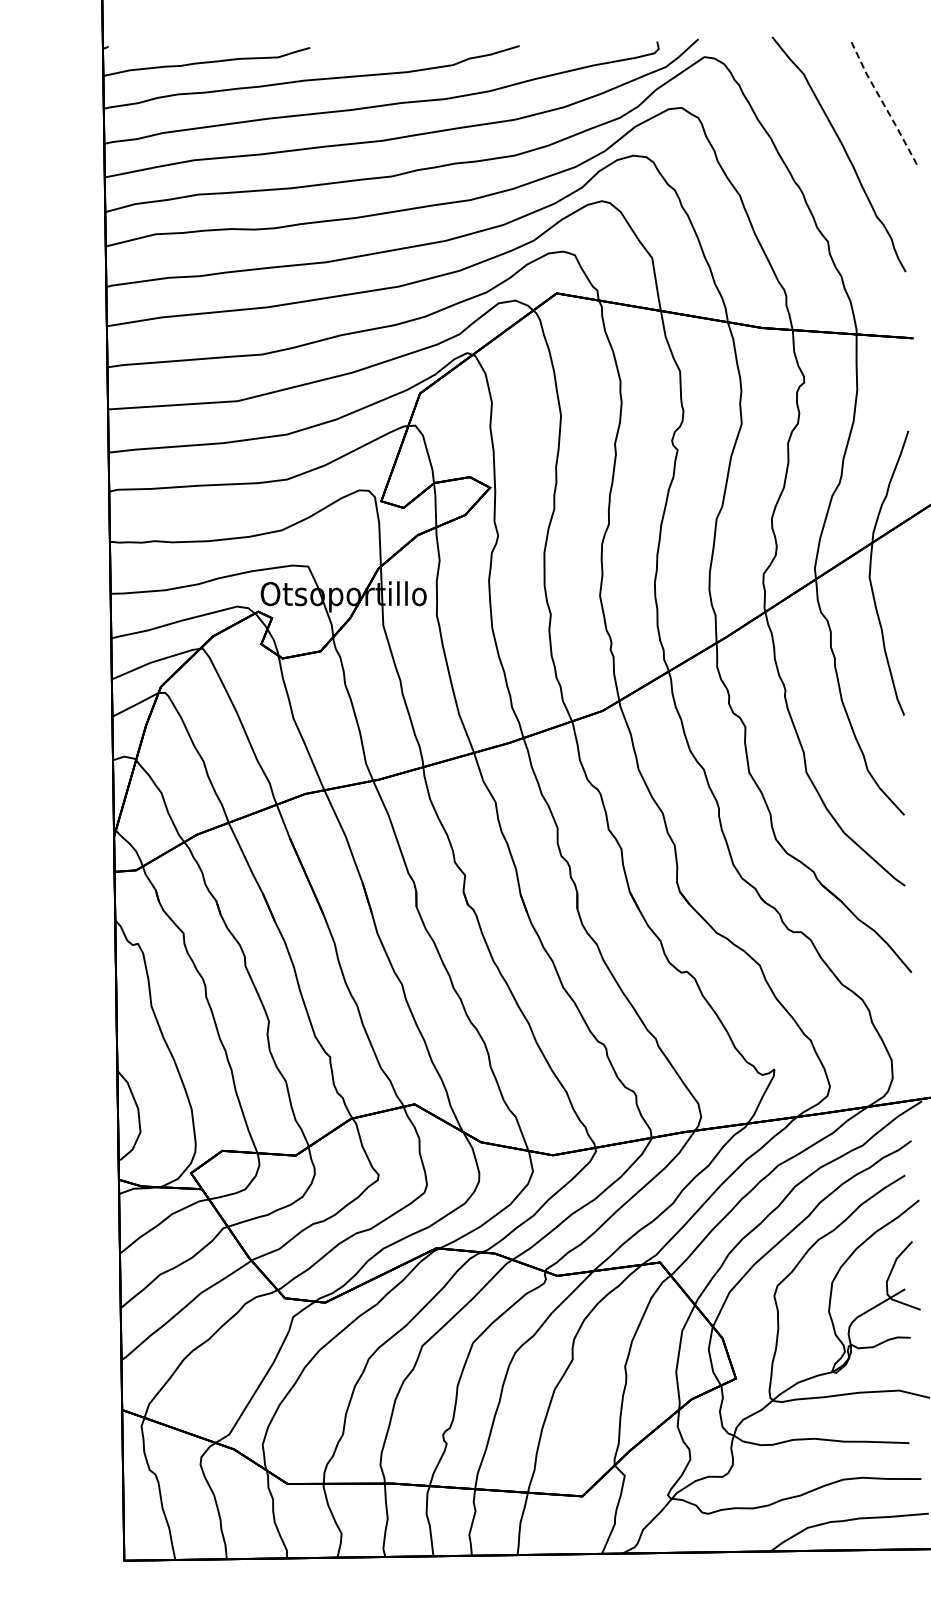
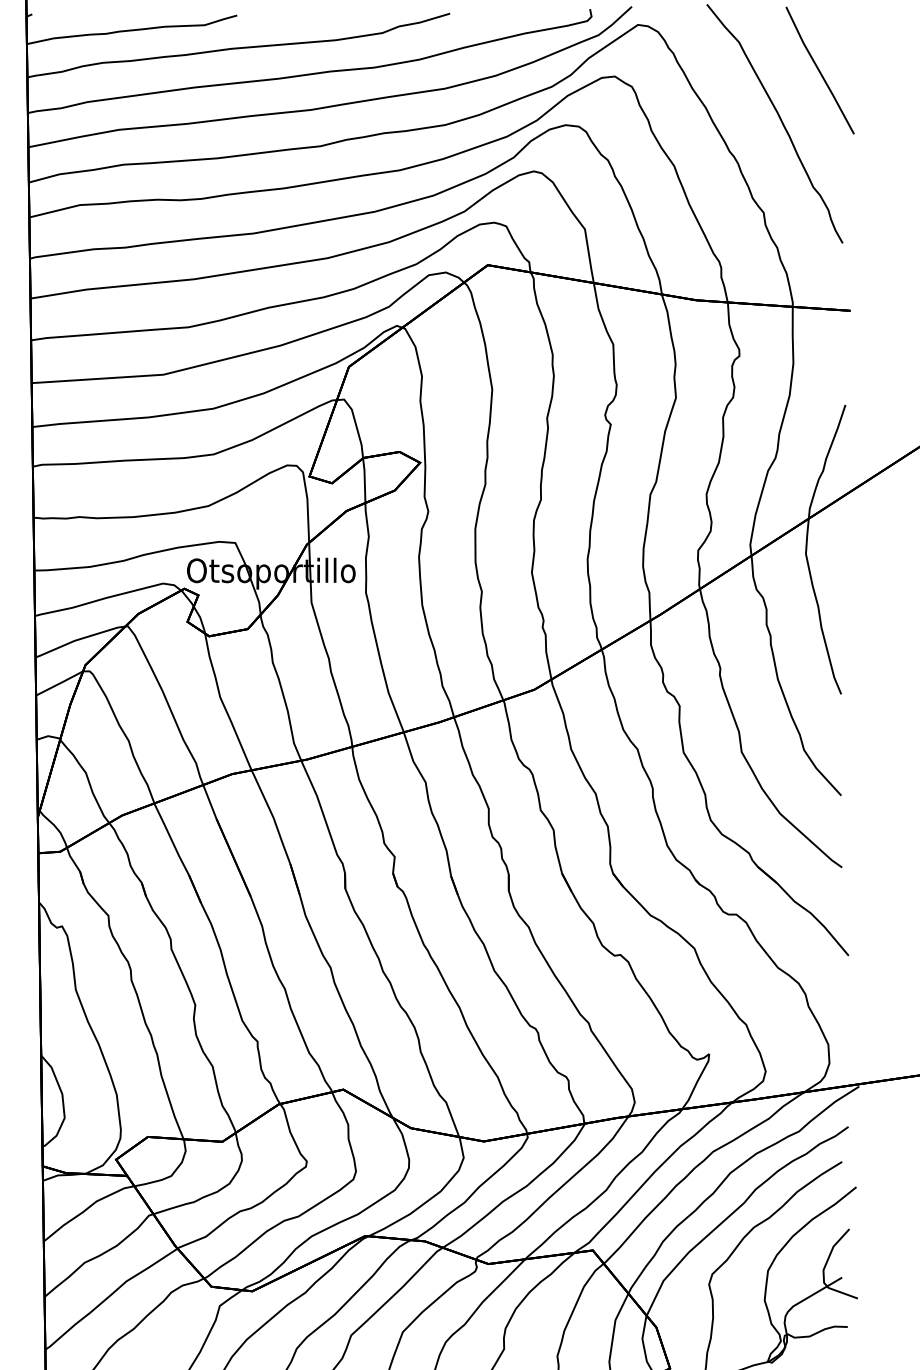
line: (882, 101) -> (819, 70), dashed -> solid

